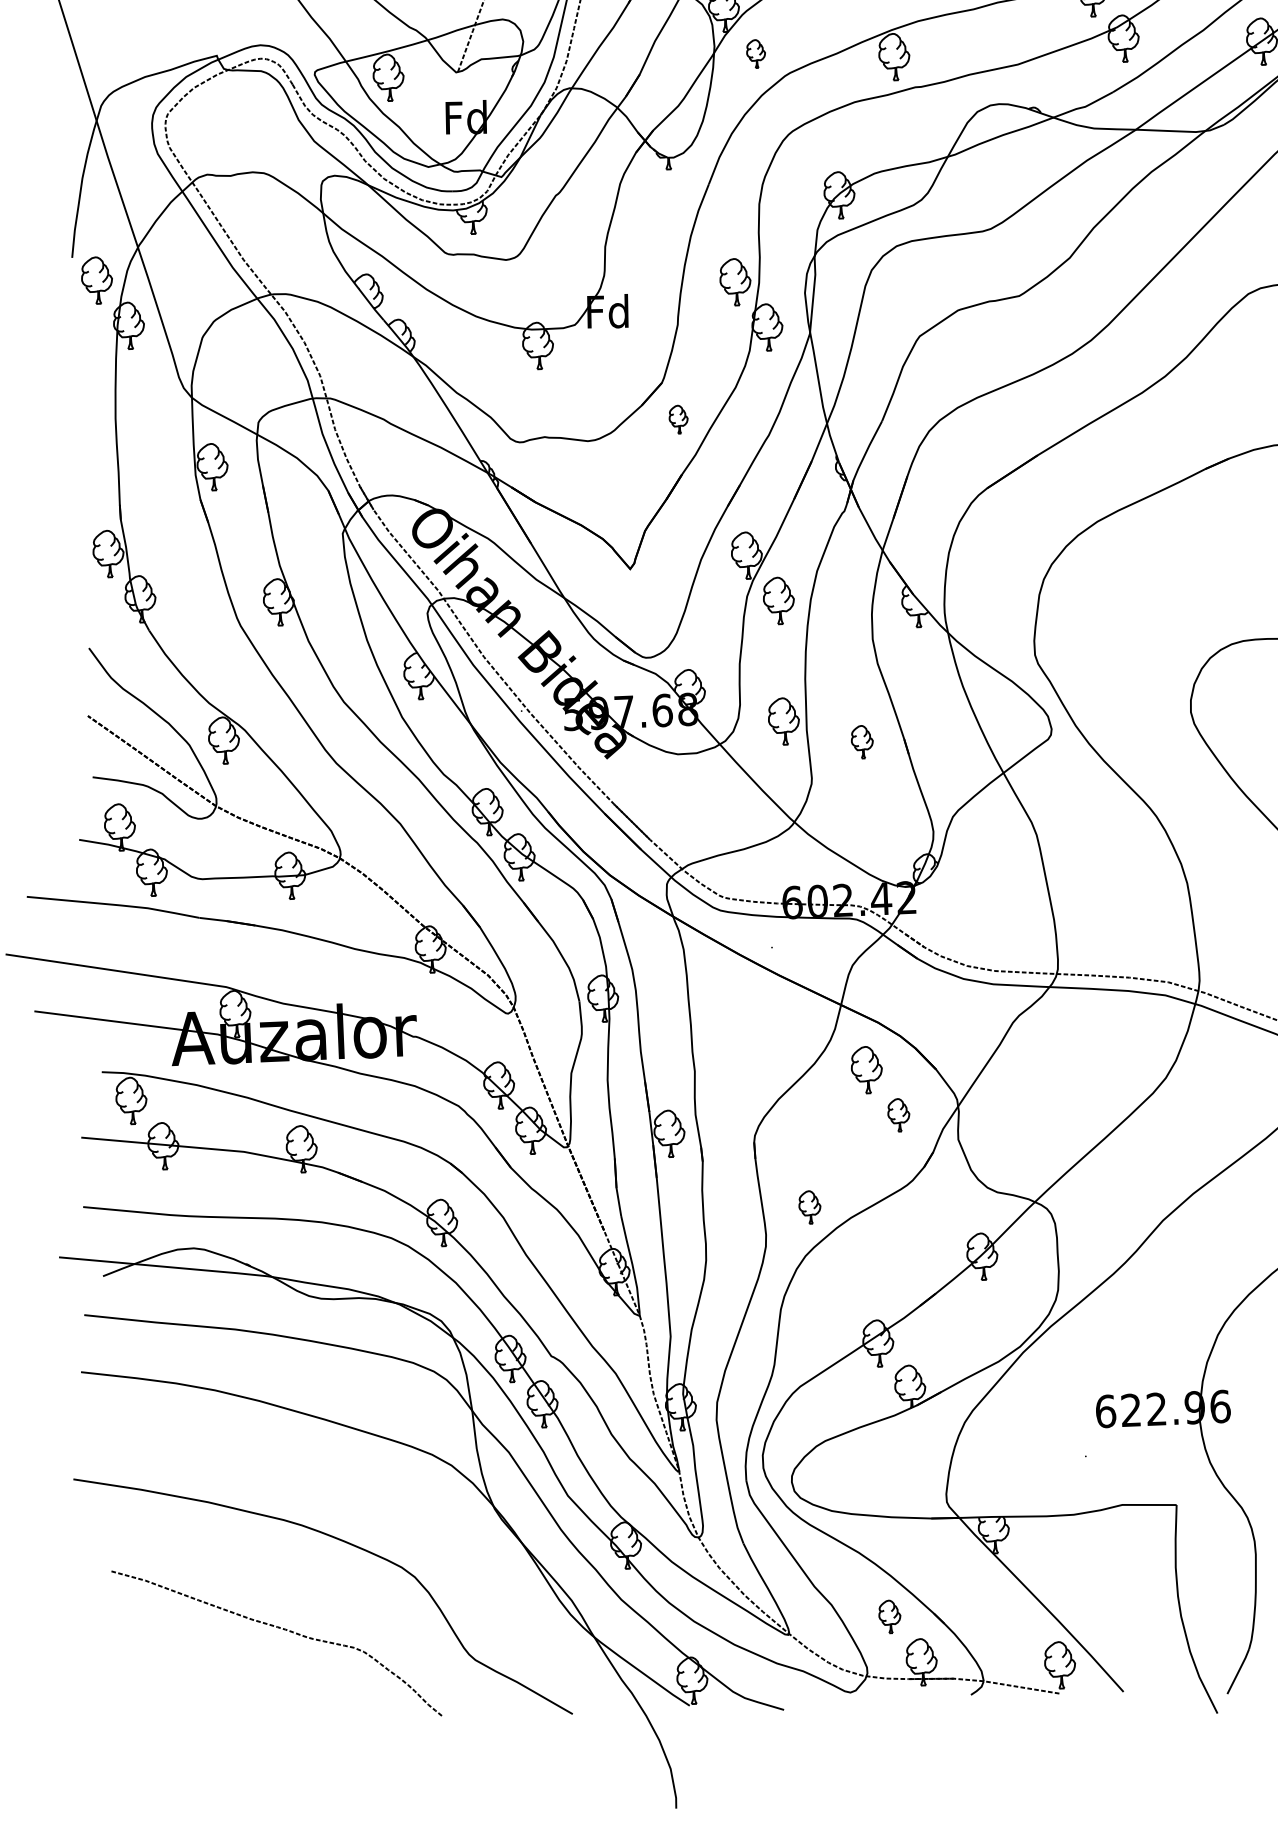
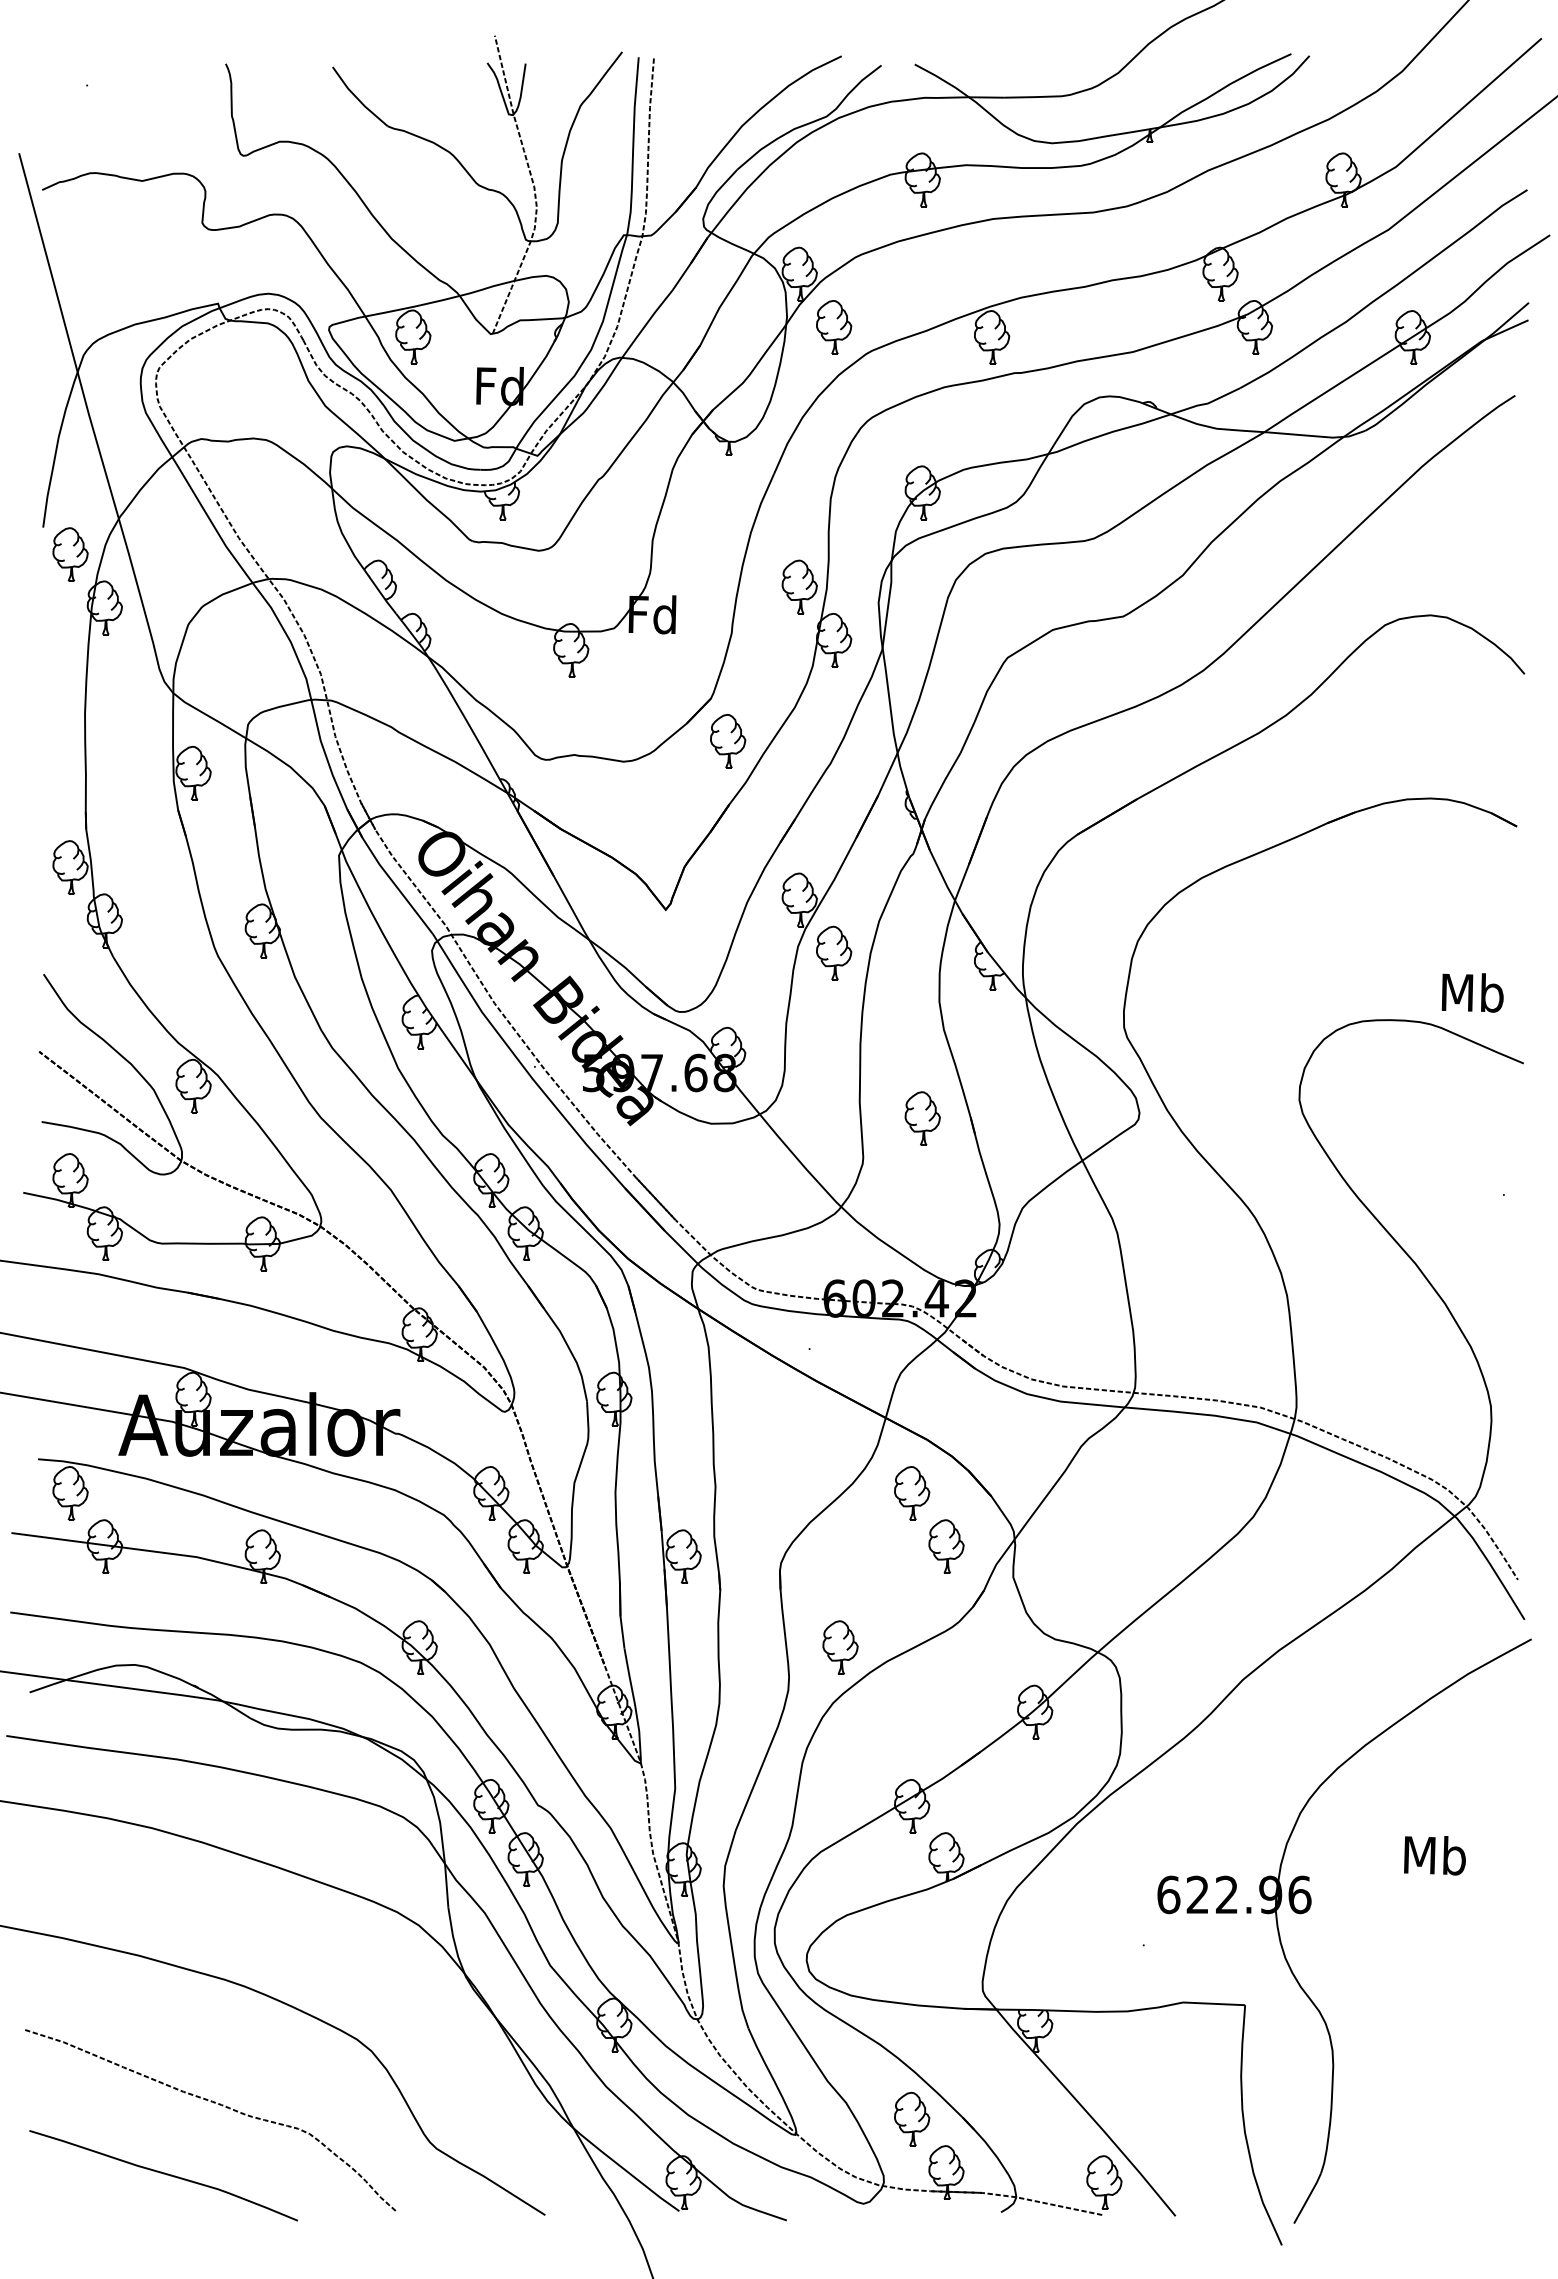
part: (756, 54) -> (834, 327), size x1.67
part: (678, 419) -> (728, 741), size x1.67
part: (784, 720) -> (834, 1090), removed
part: (862, 742) -> (922, 1118), size x1.43
part: (898, 1115) -> (946, 1546), size x1.43
part: (809, 1207) -> (840, 1647), size x1.43
part: (890, 1616) -> (912, 2118), size x1.43
curve: (237, 1692) -> (163, 2174), added

